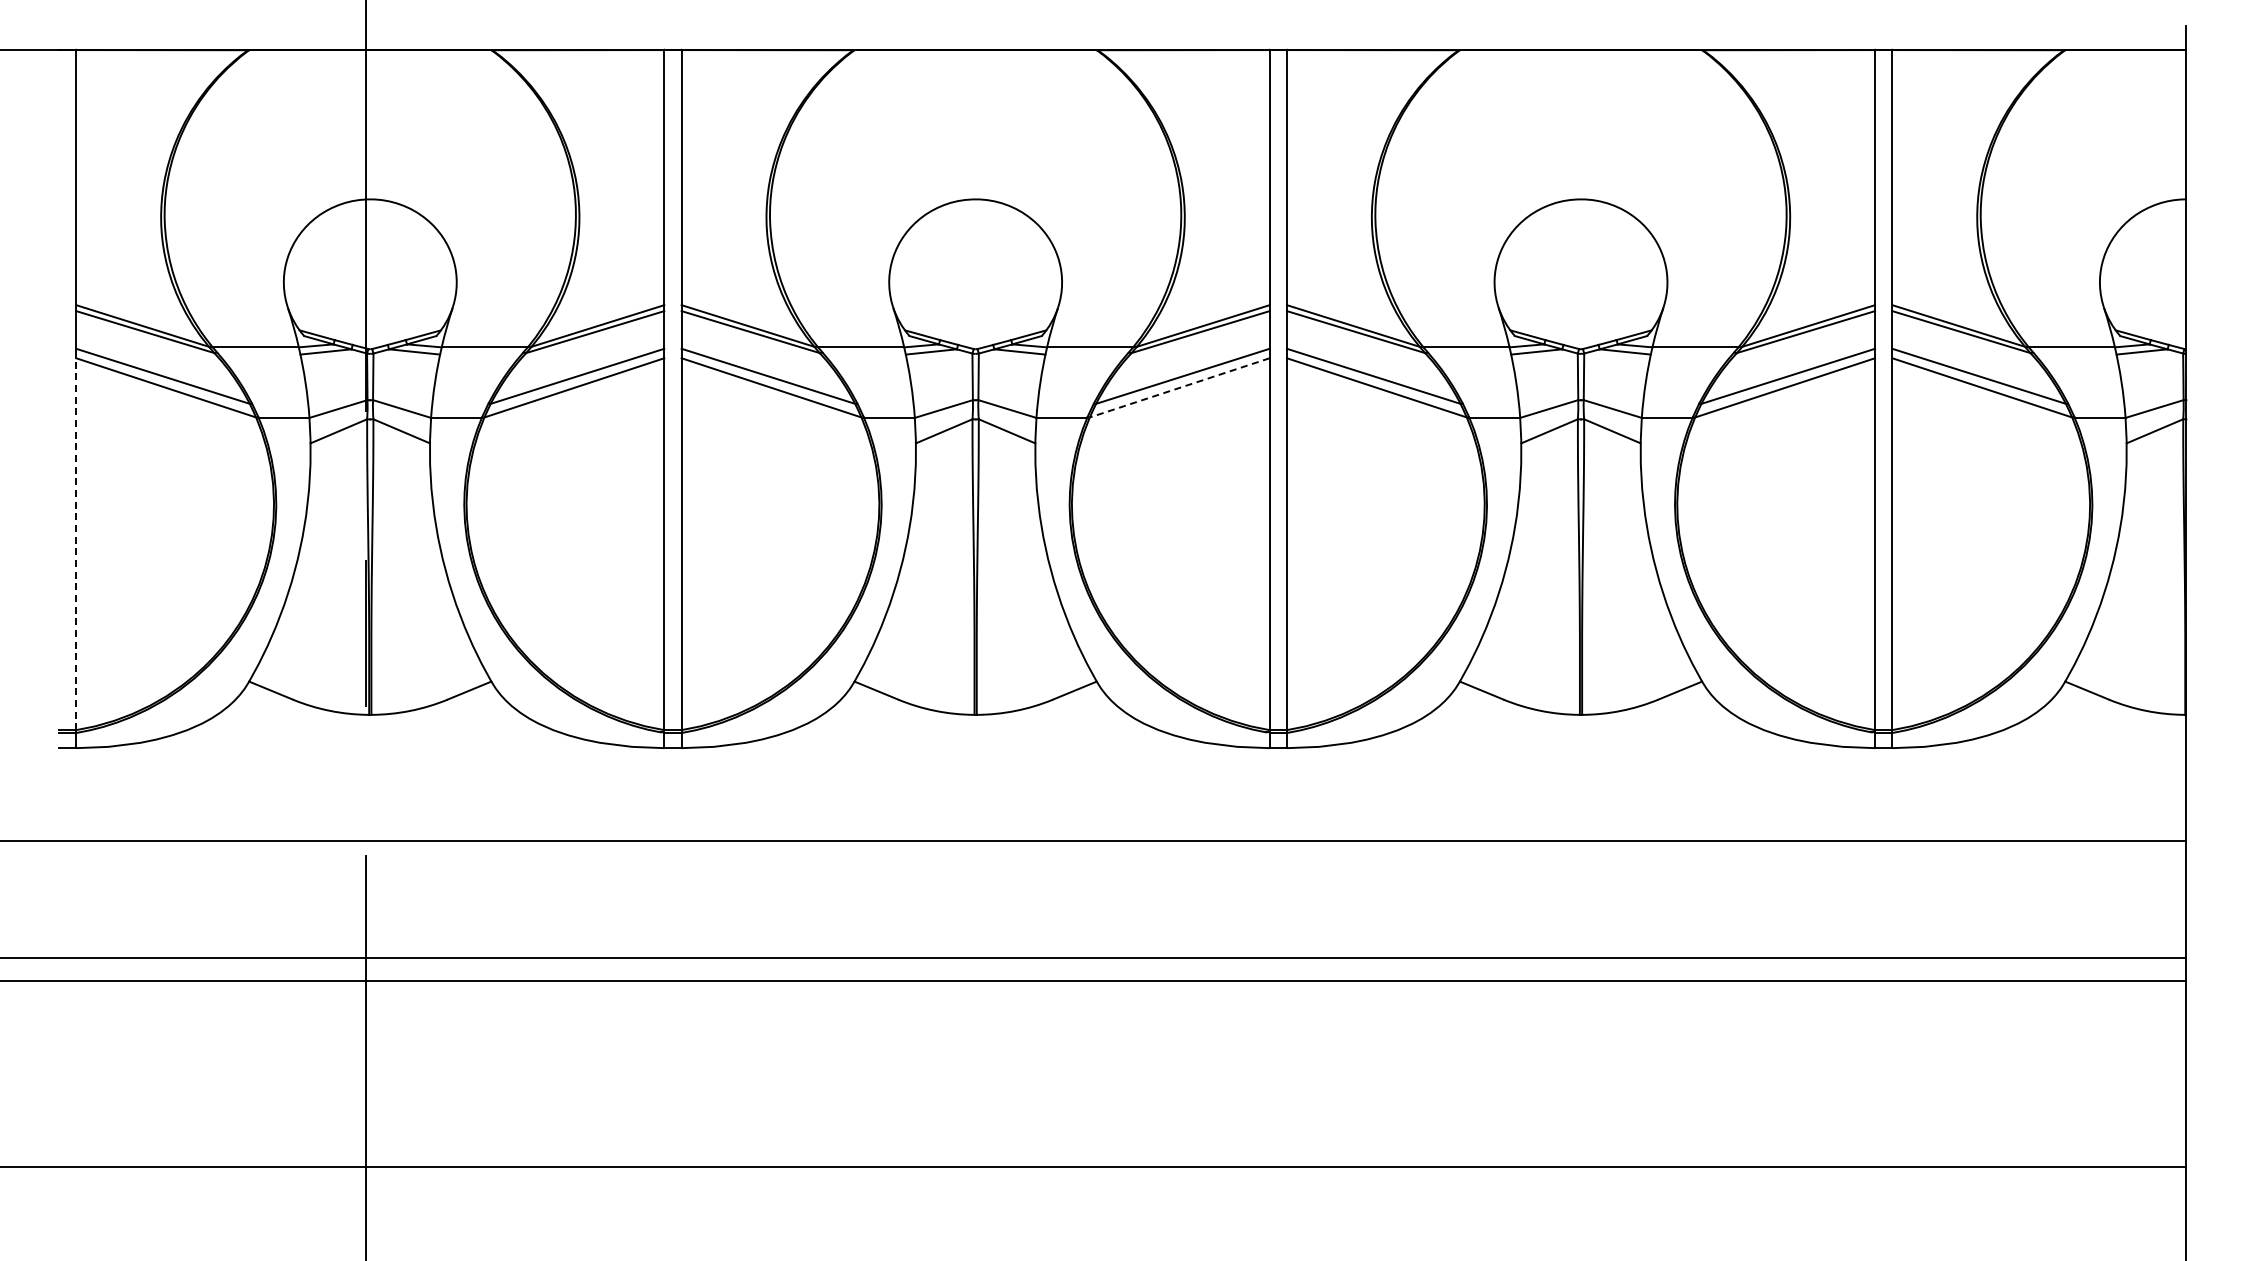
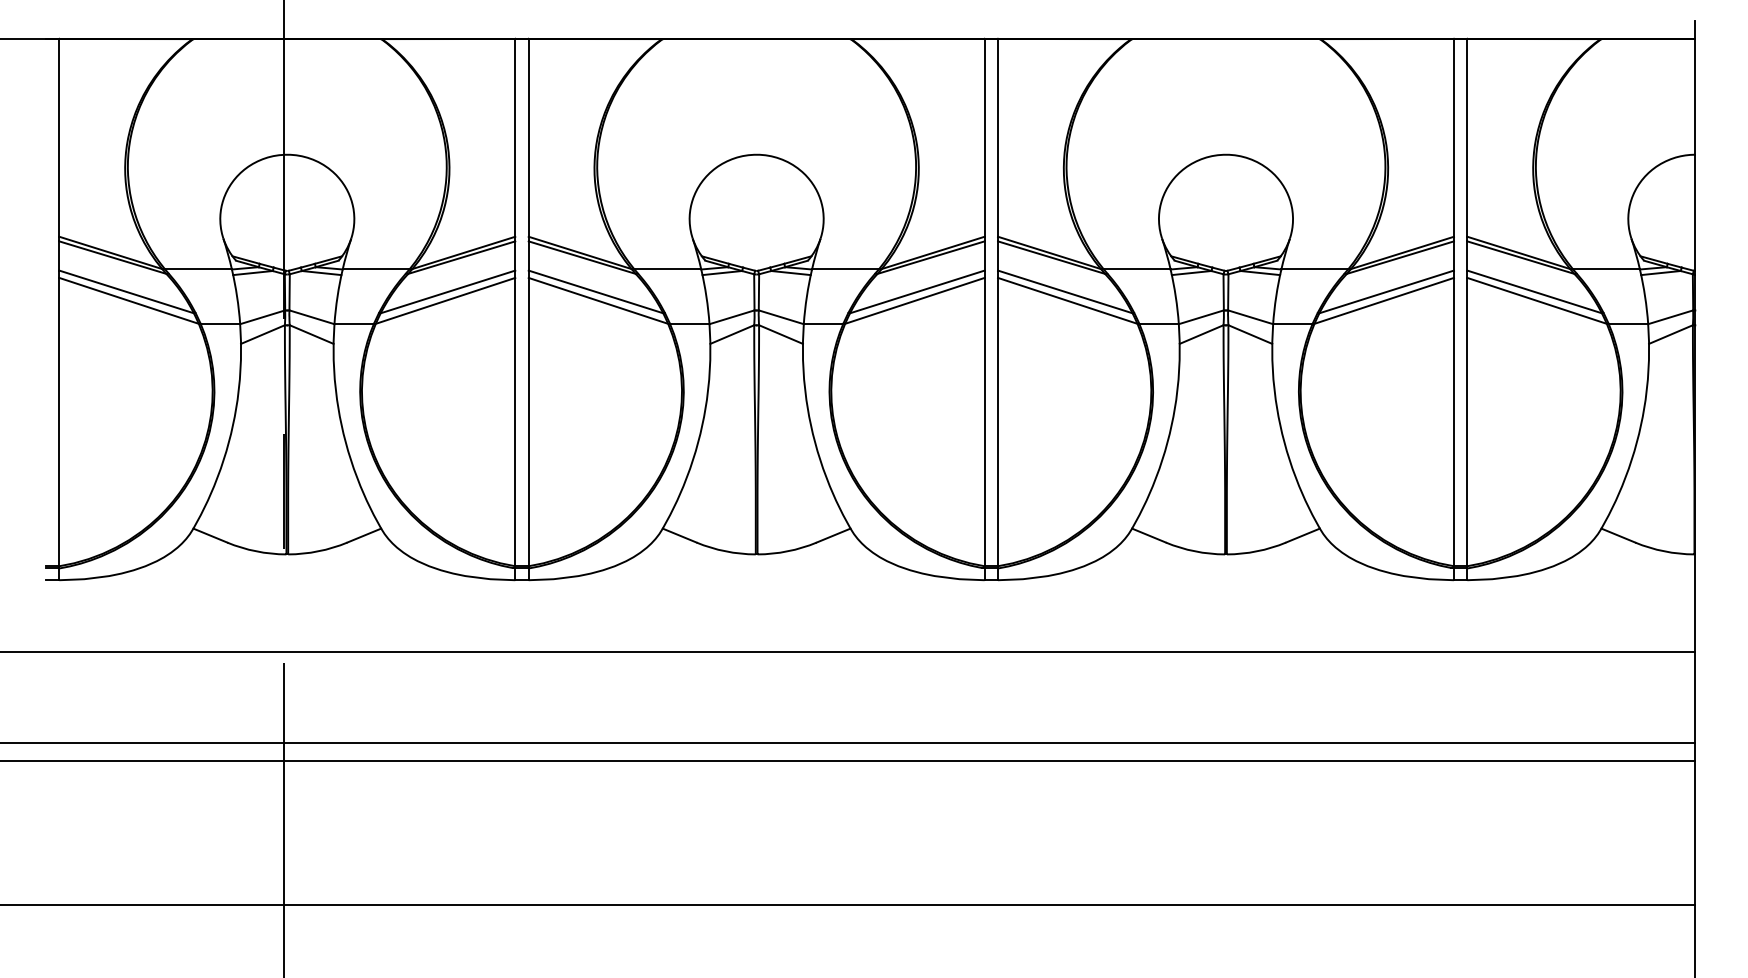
line: (1179, 387) -> (914, 300), dashed -> solid
line: (76, 544) -> (59, 422), dashed -> solid

